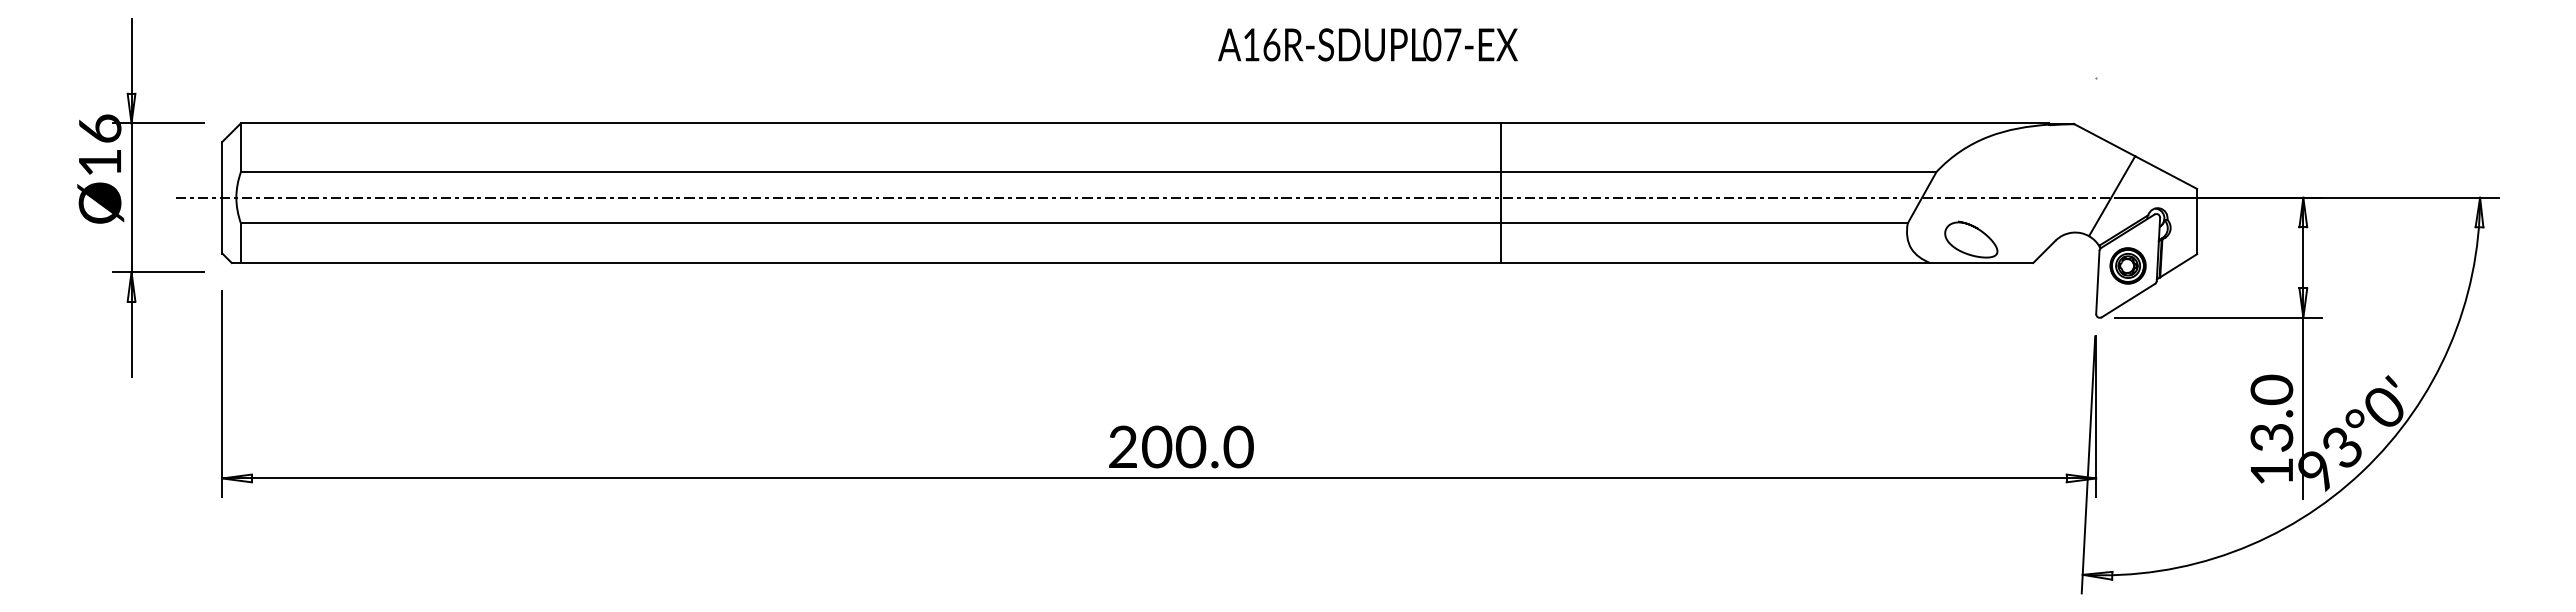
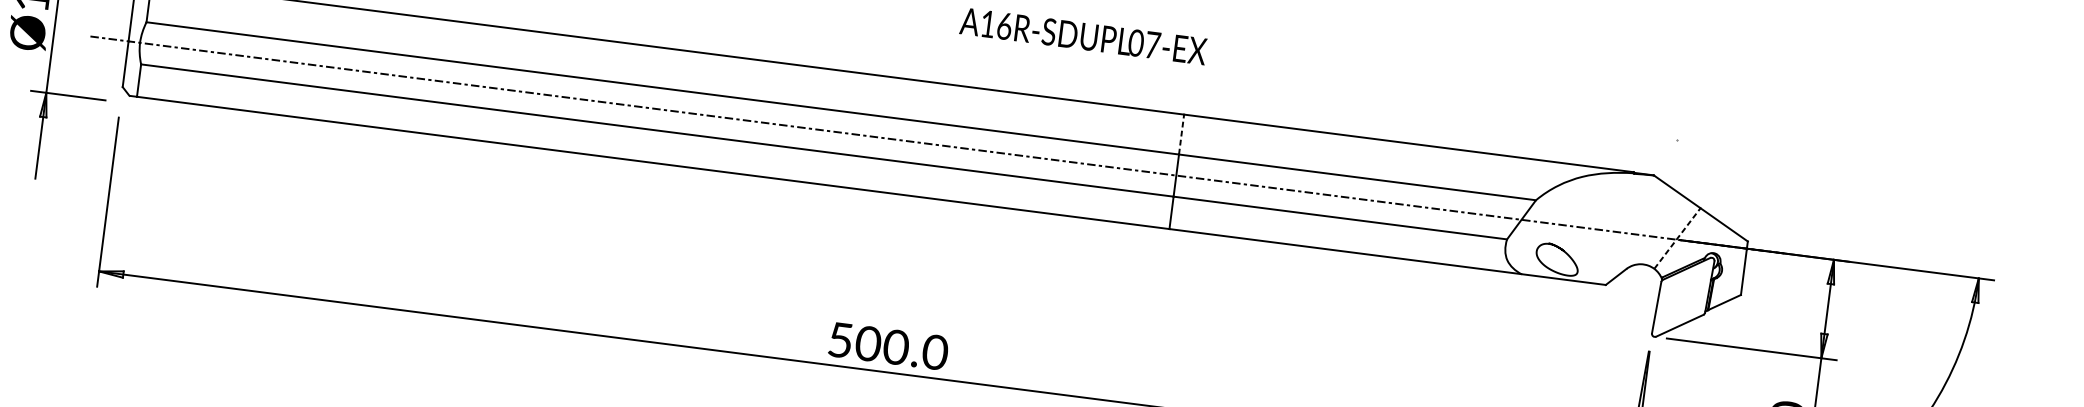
line: (1500, 147) -> (1181, 134), solid -> dashed
line: (2112, 195) -> (1677, 237), solid -> dashed
part: (2127, 265) -> (1682, 296), removed
text: (1122, 446) -> (840, 339), 200.0 -> 500.0

